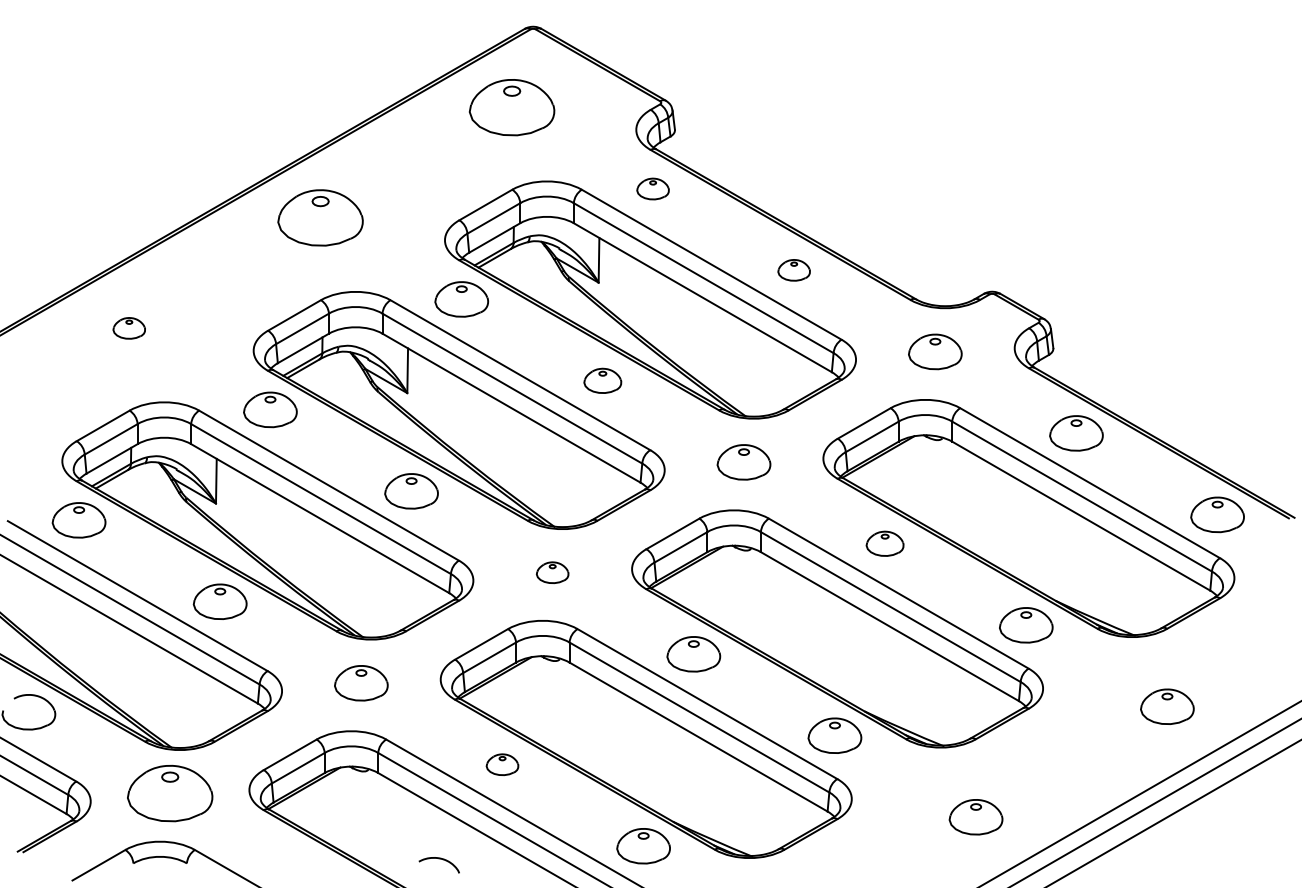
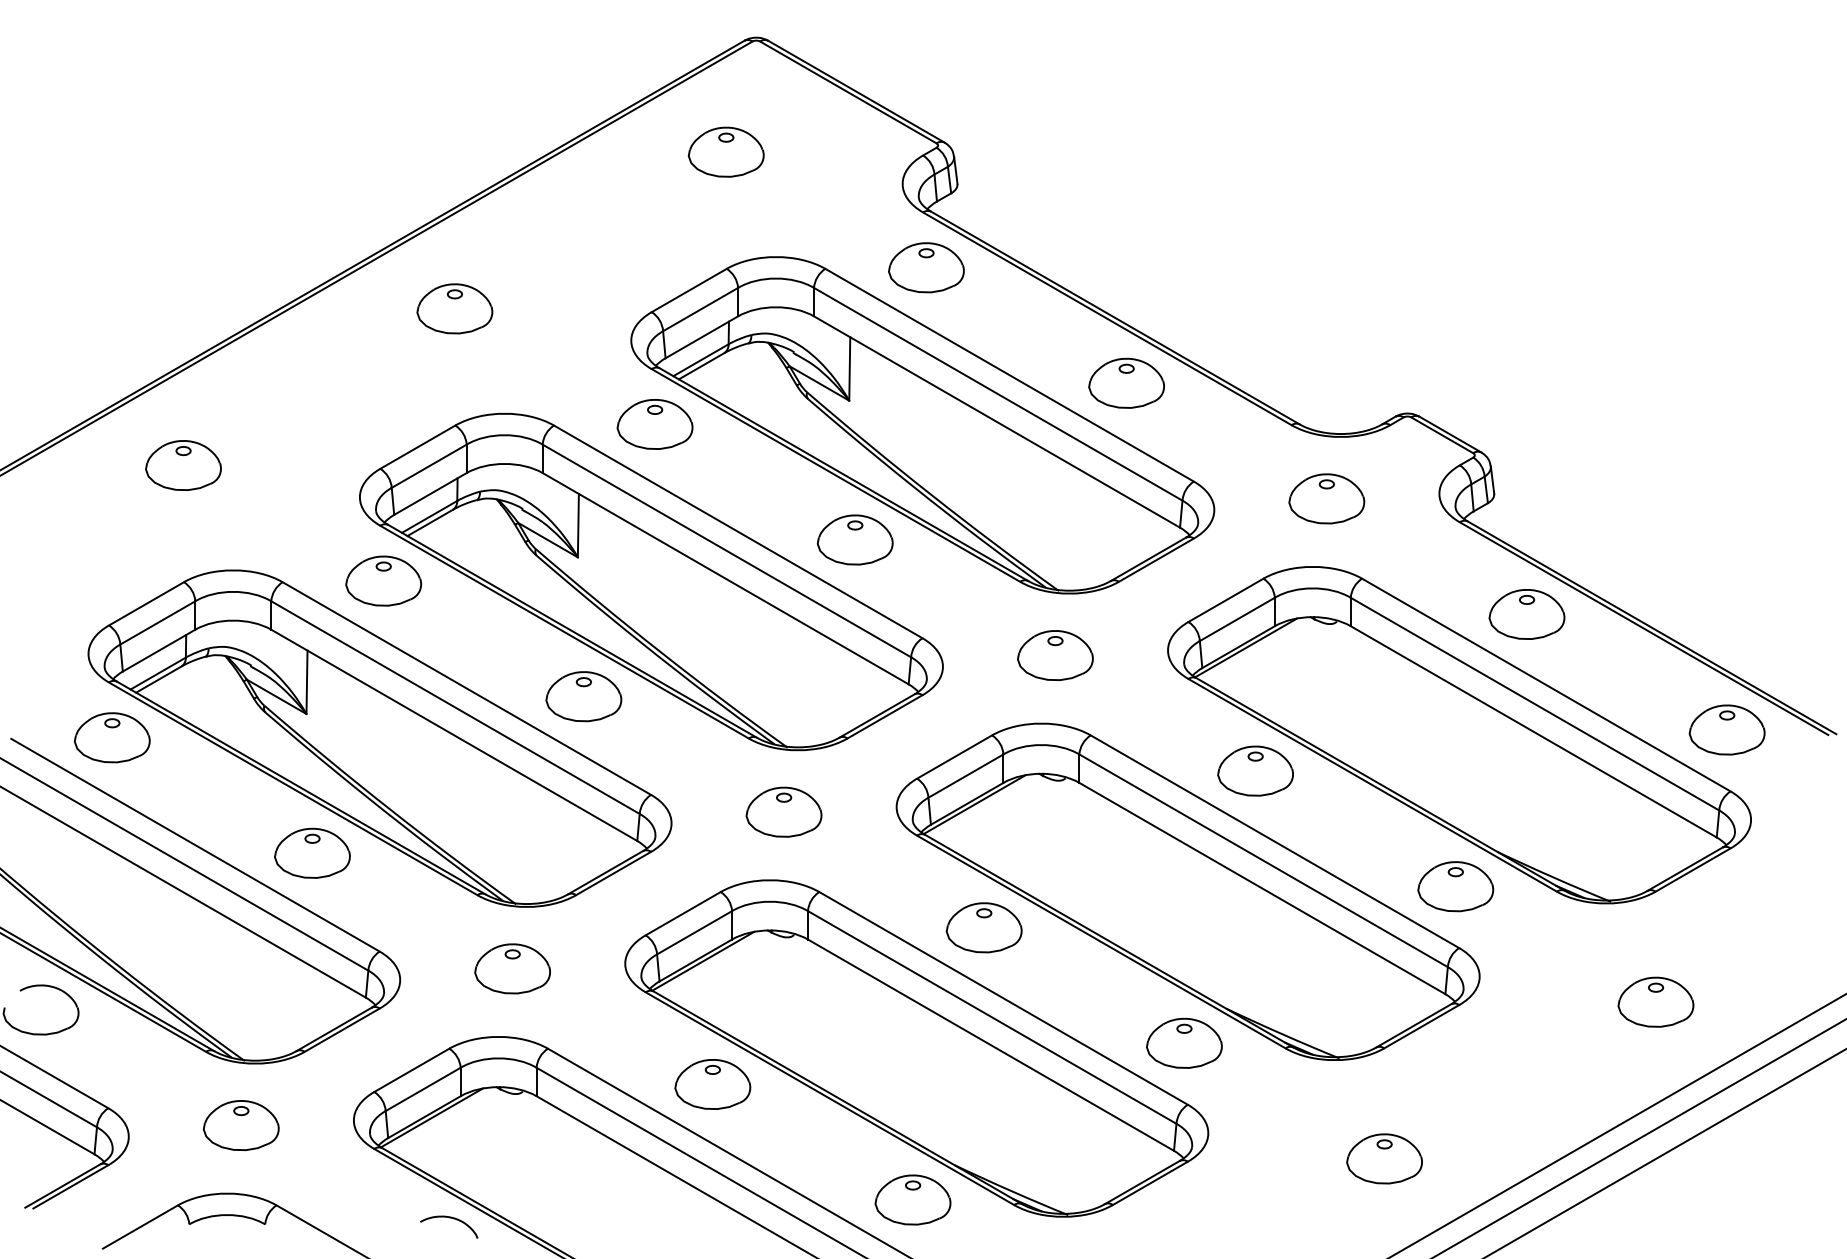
part: (511, 107) -> (725, 151), size x0.62
part: (653, 188) -> (926, 267), size x1.67
part: (320, 217) -> (454, 308), size x0.62
part: (794, 269) -> (1126, 382), size x1.67
part: (129, 328) -> (183, 465), size x1.67
part: (602, 380) -> (854, 539), size x1.43
part: (885, 543) -> (1255, 770), size x1.43
part: (552, 572) -> (783, 811), size x1.67
part: (502, 764) -> (712, 1084), size x1.67
part: (169, 793) -> (240, 1125), size x0.62
curve: (439, 859) -> (449, 1218), moved

